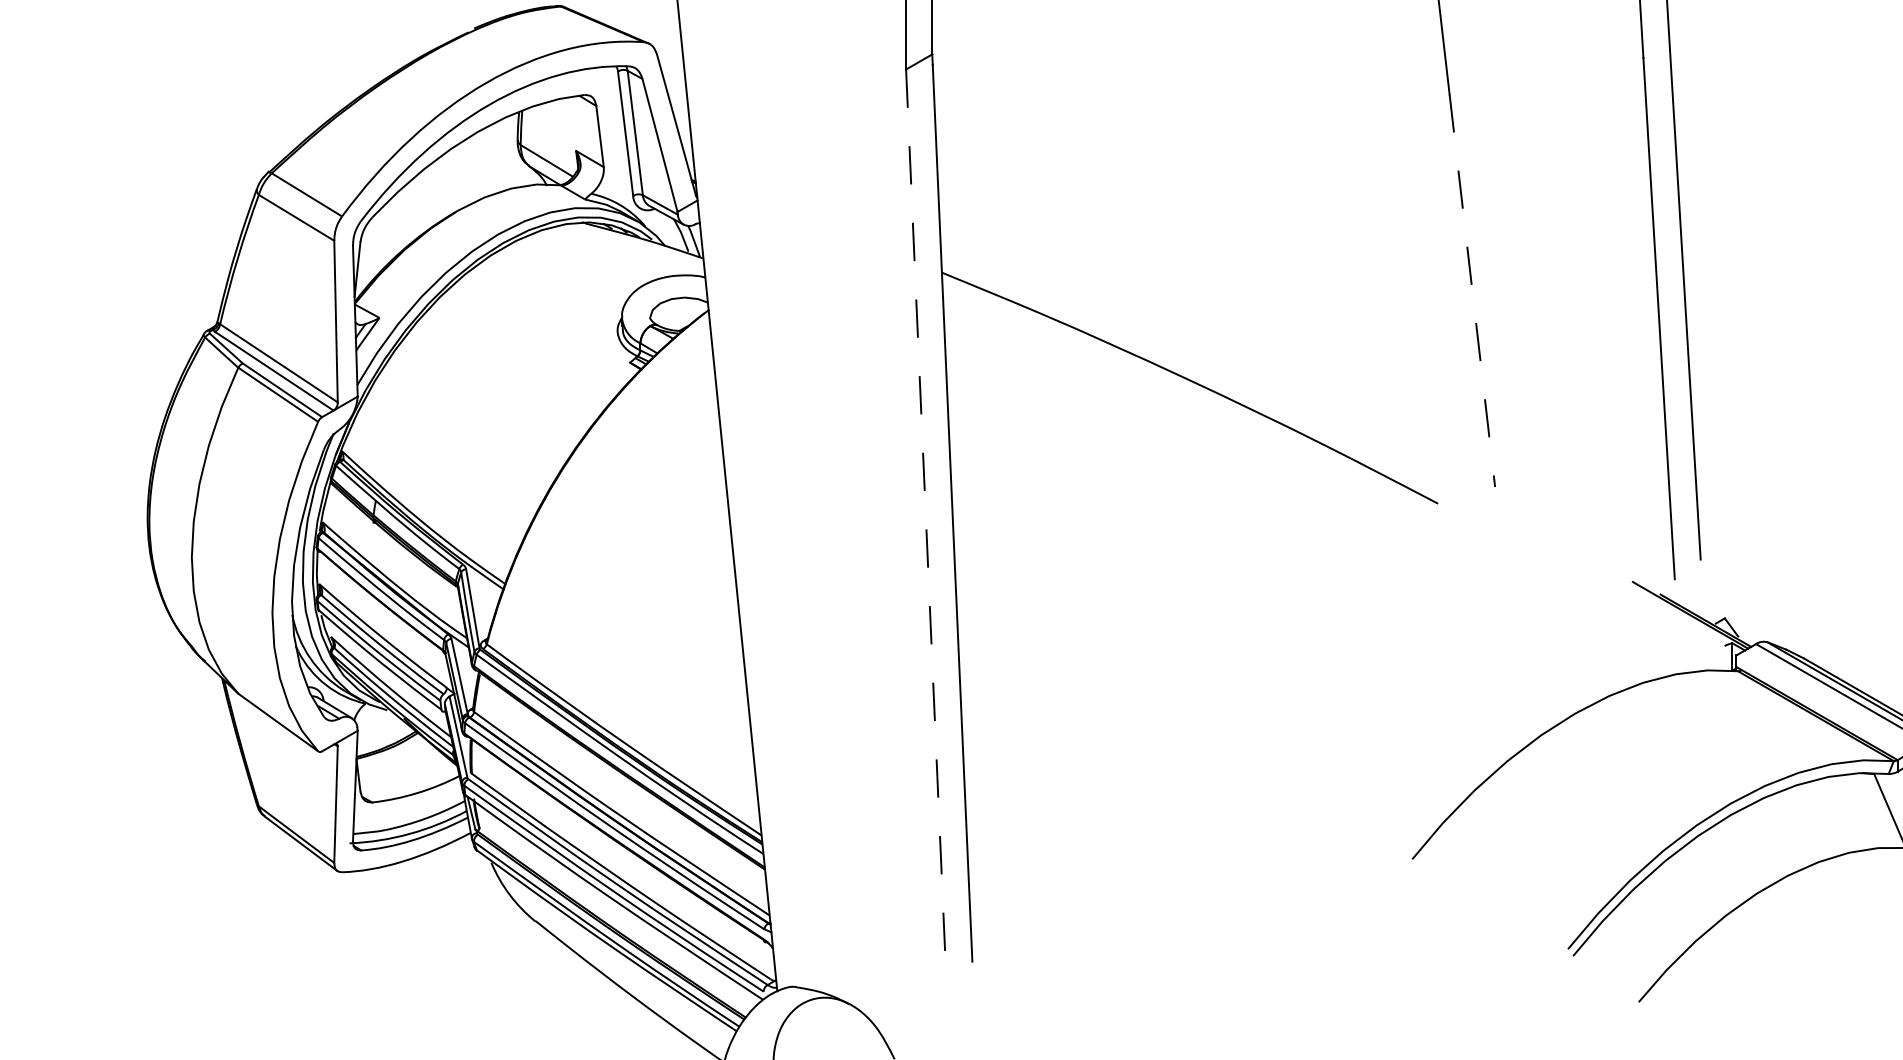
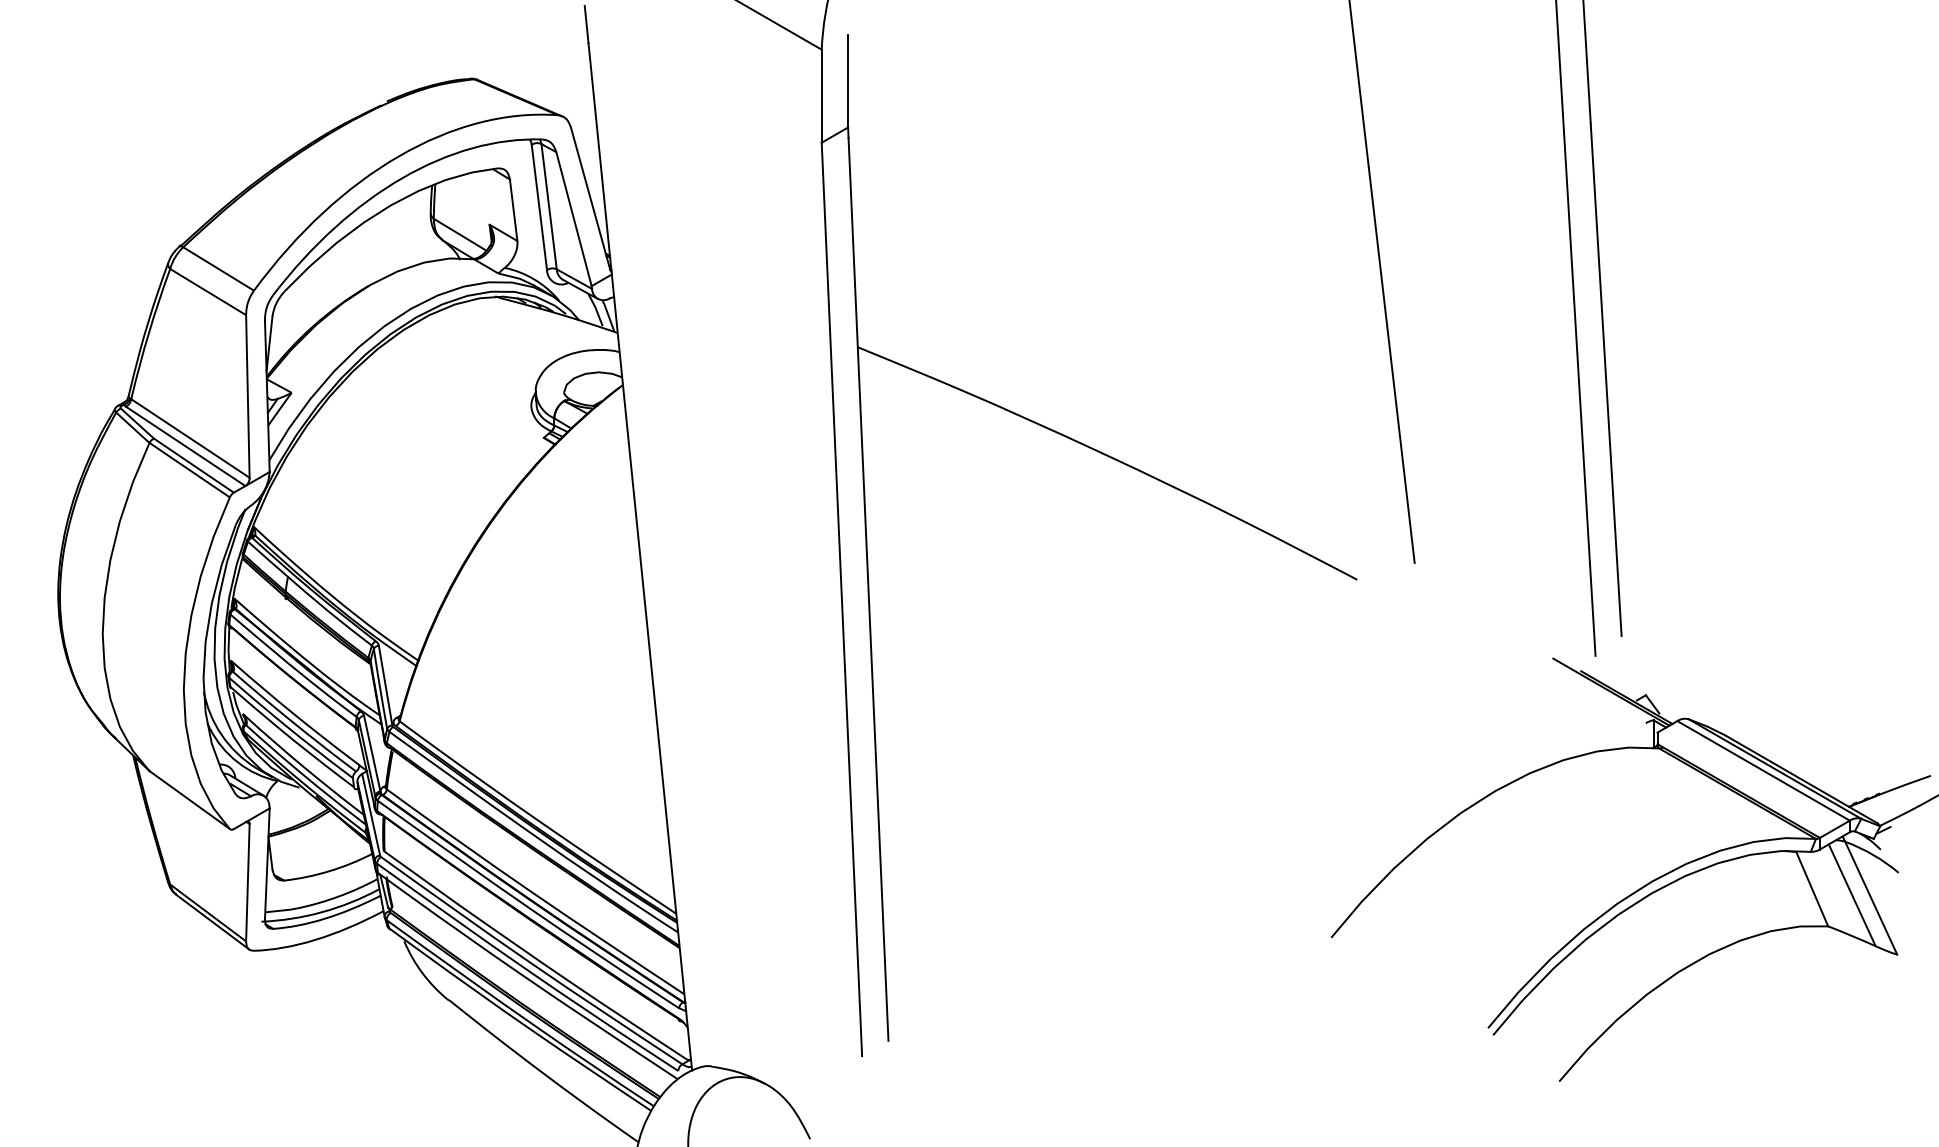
line: (1472, 290) -> (1391, 365), dashed -> solid
line: (925, 523) -> (841, 599), dashed -> solid

